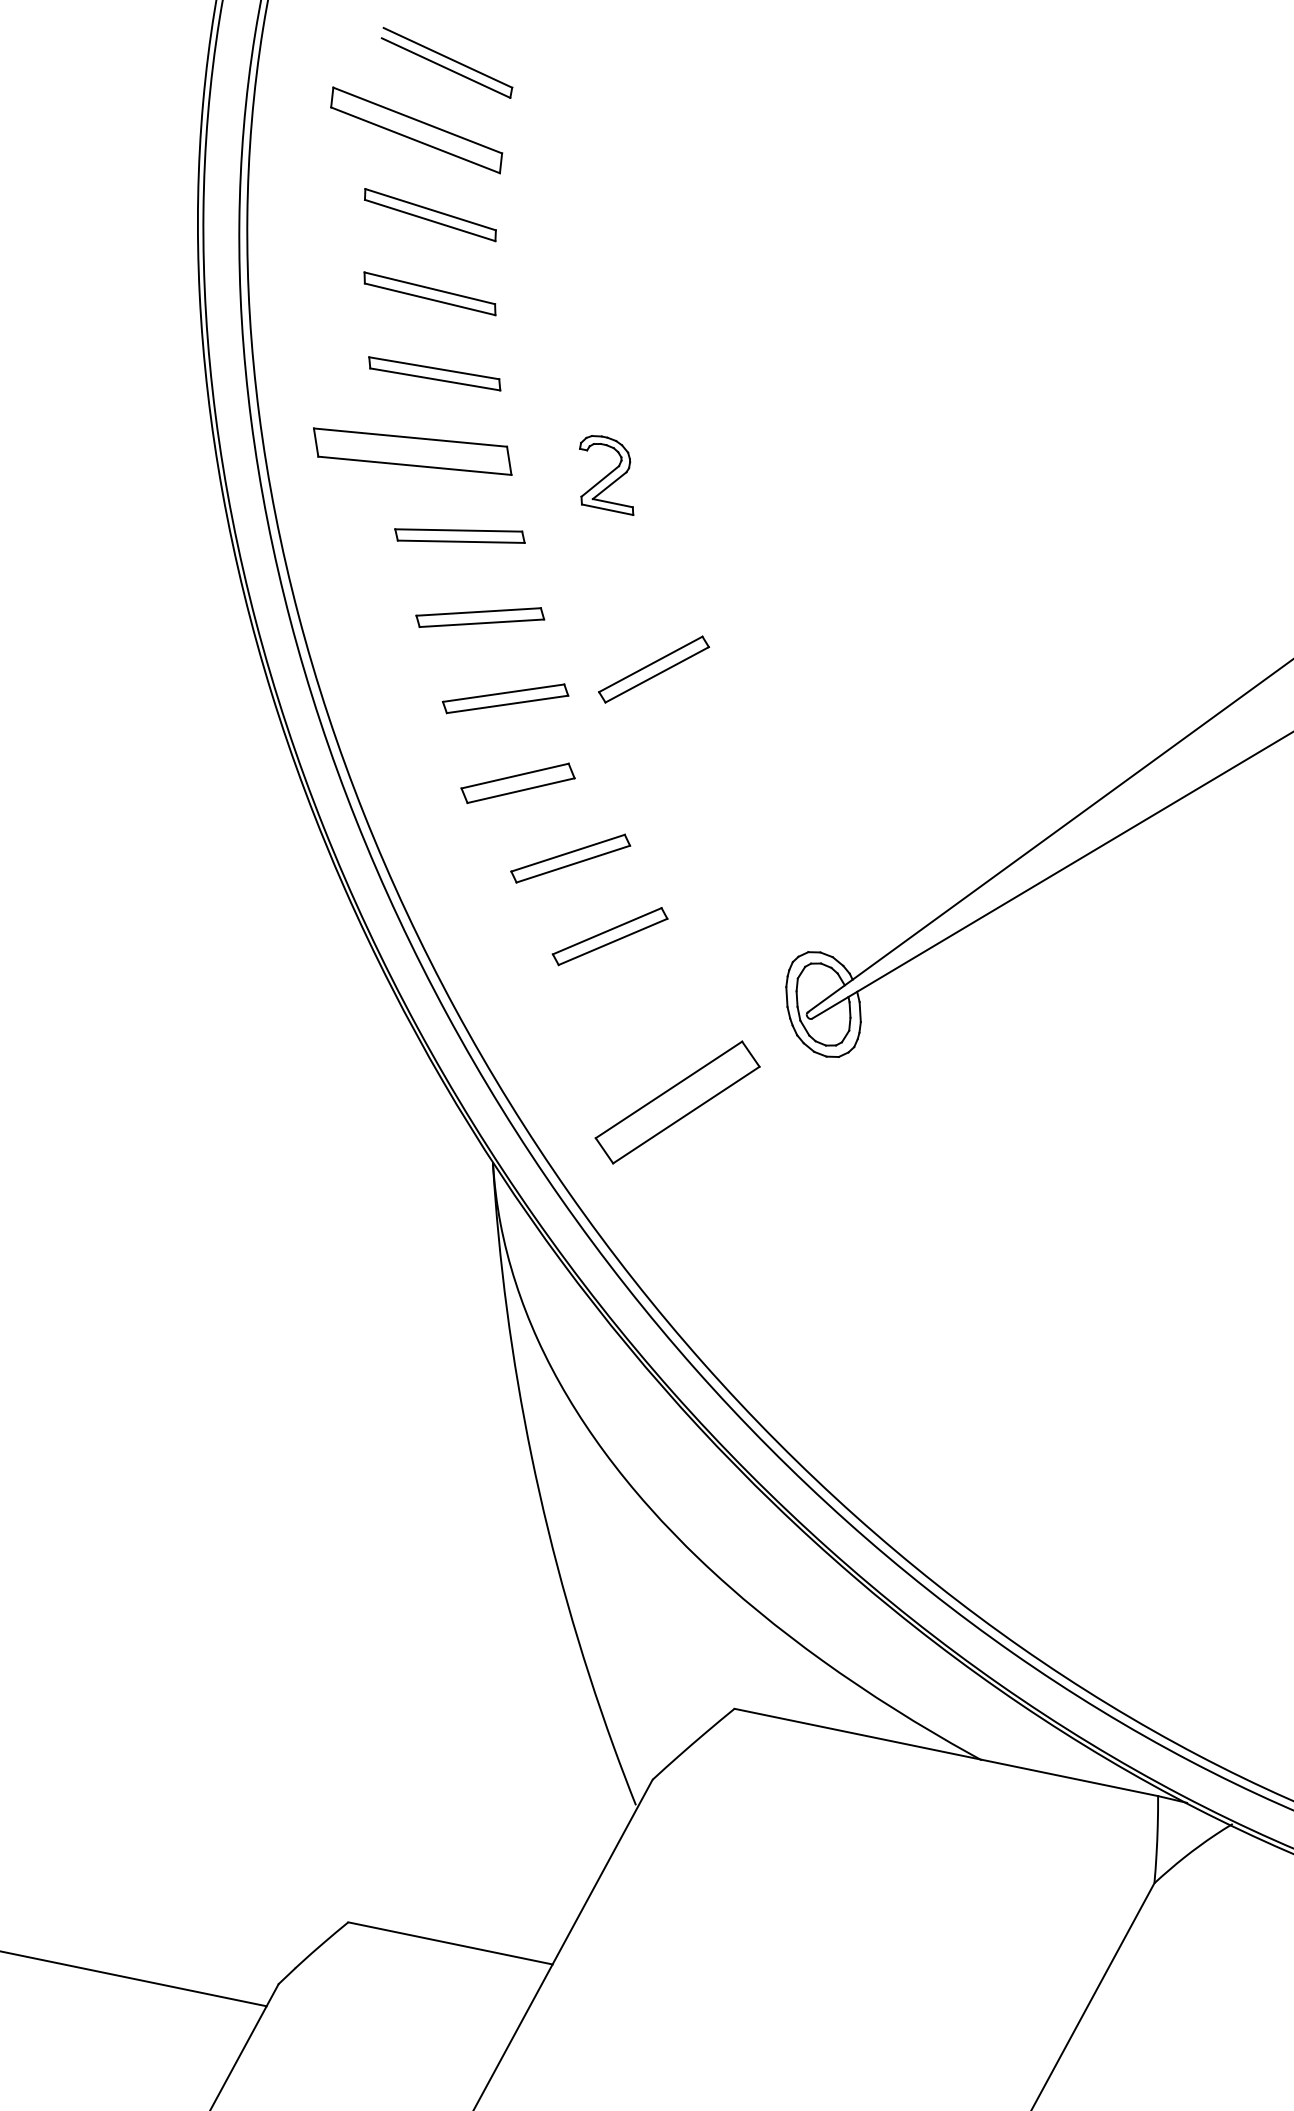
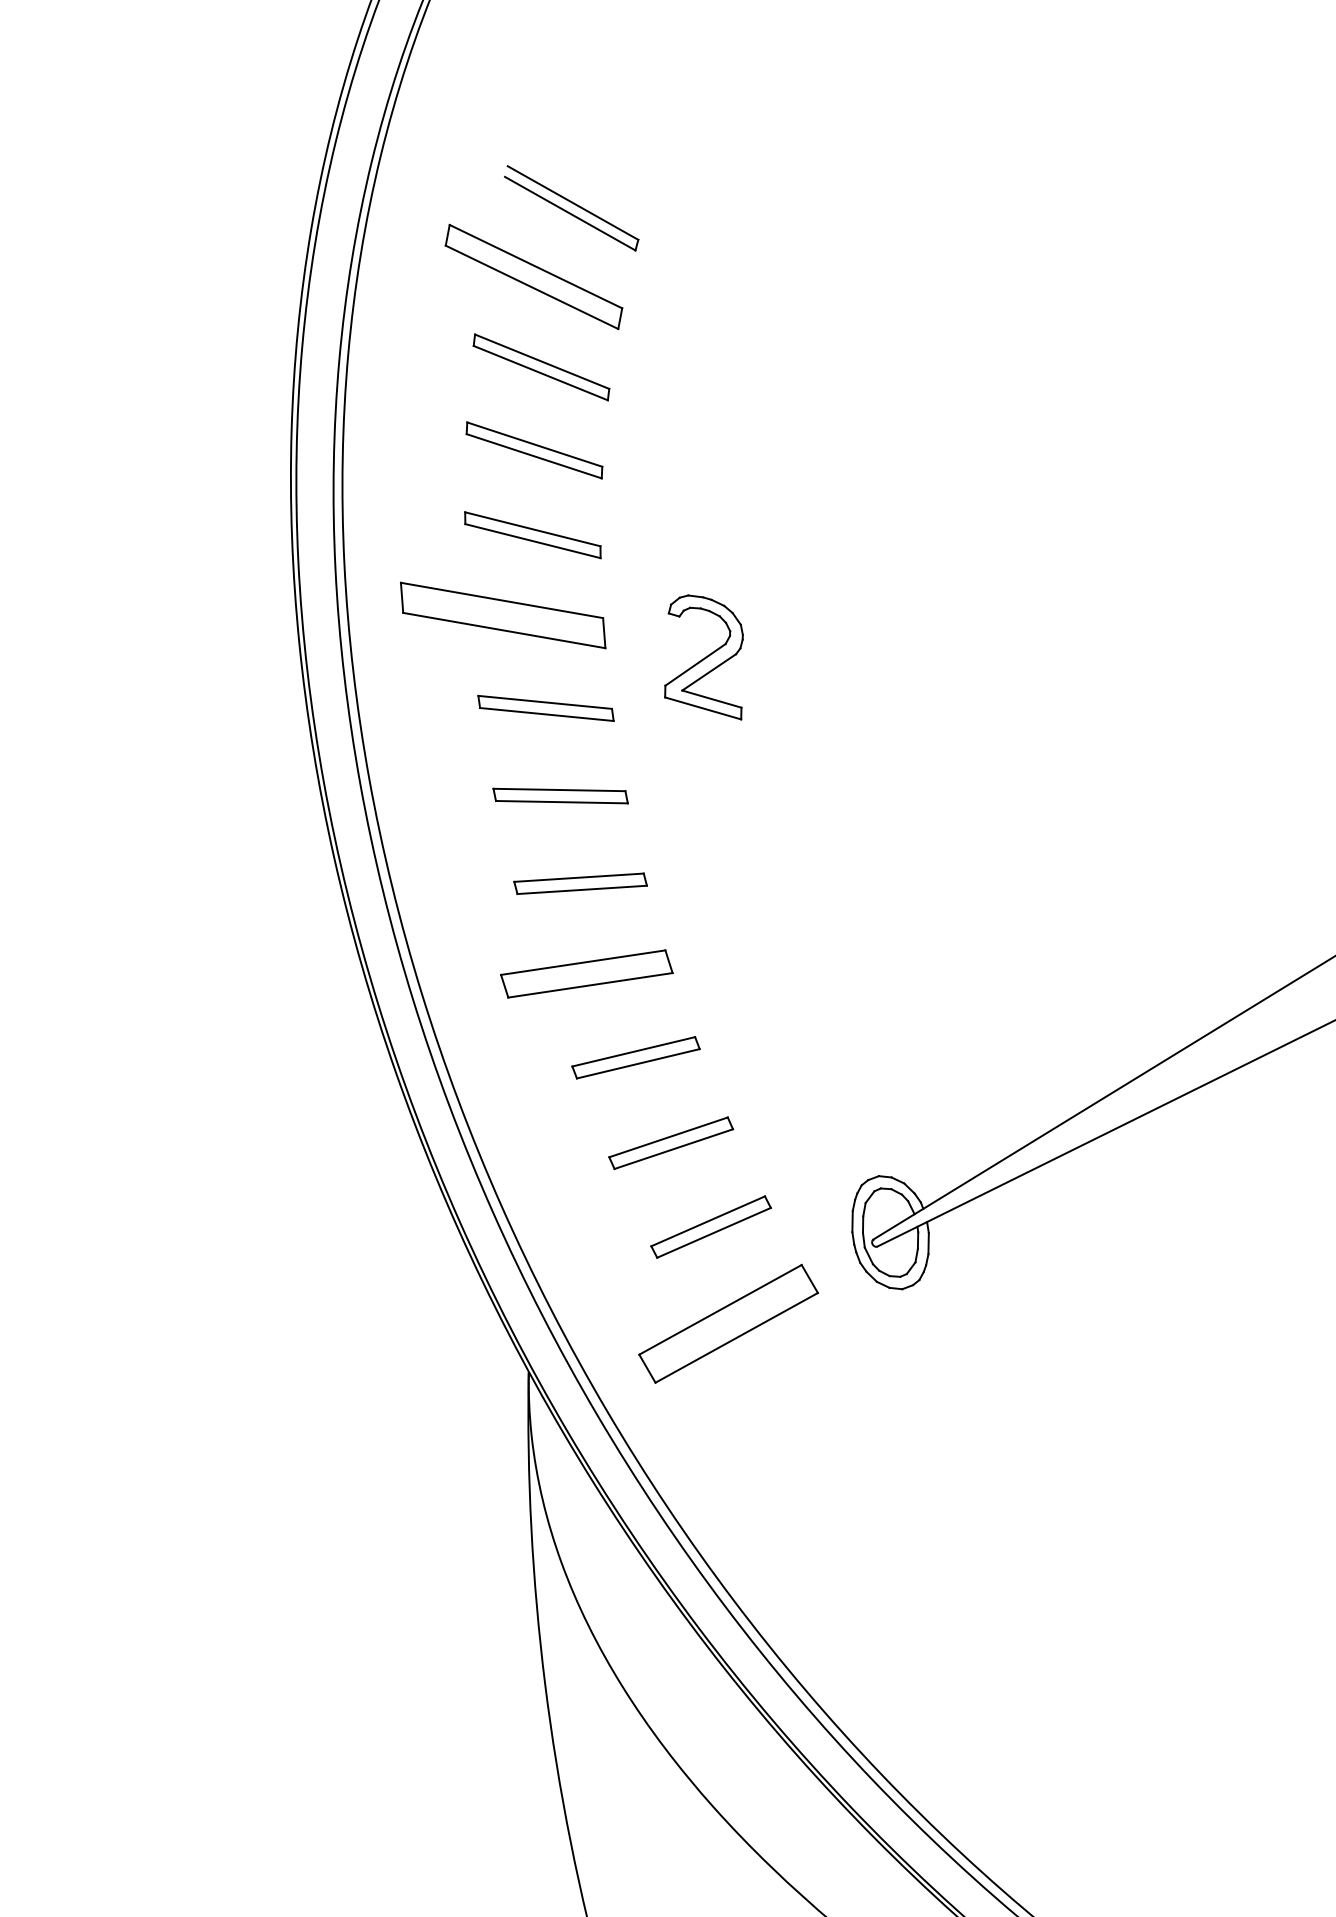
part: (606, 475) -> (705, 656), size x1.43
part: (653, 669) -> (710, 1226), moved
part: (517, 783) -> (586, 974), size x1.43

